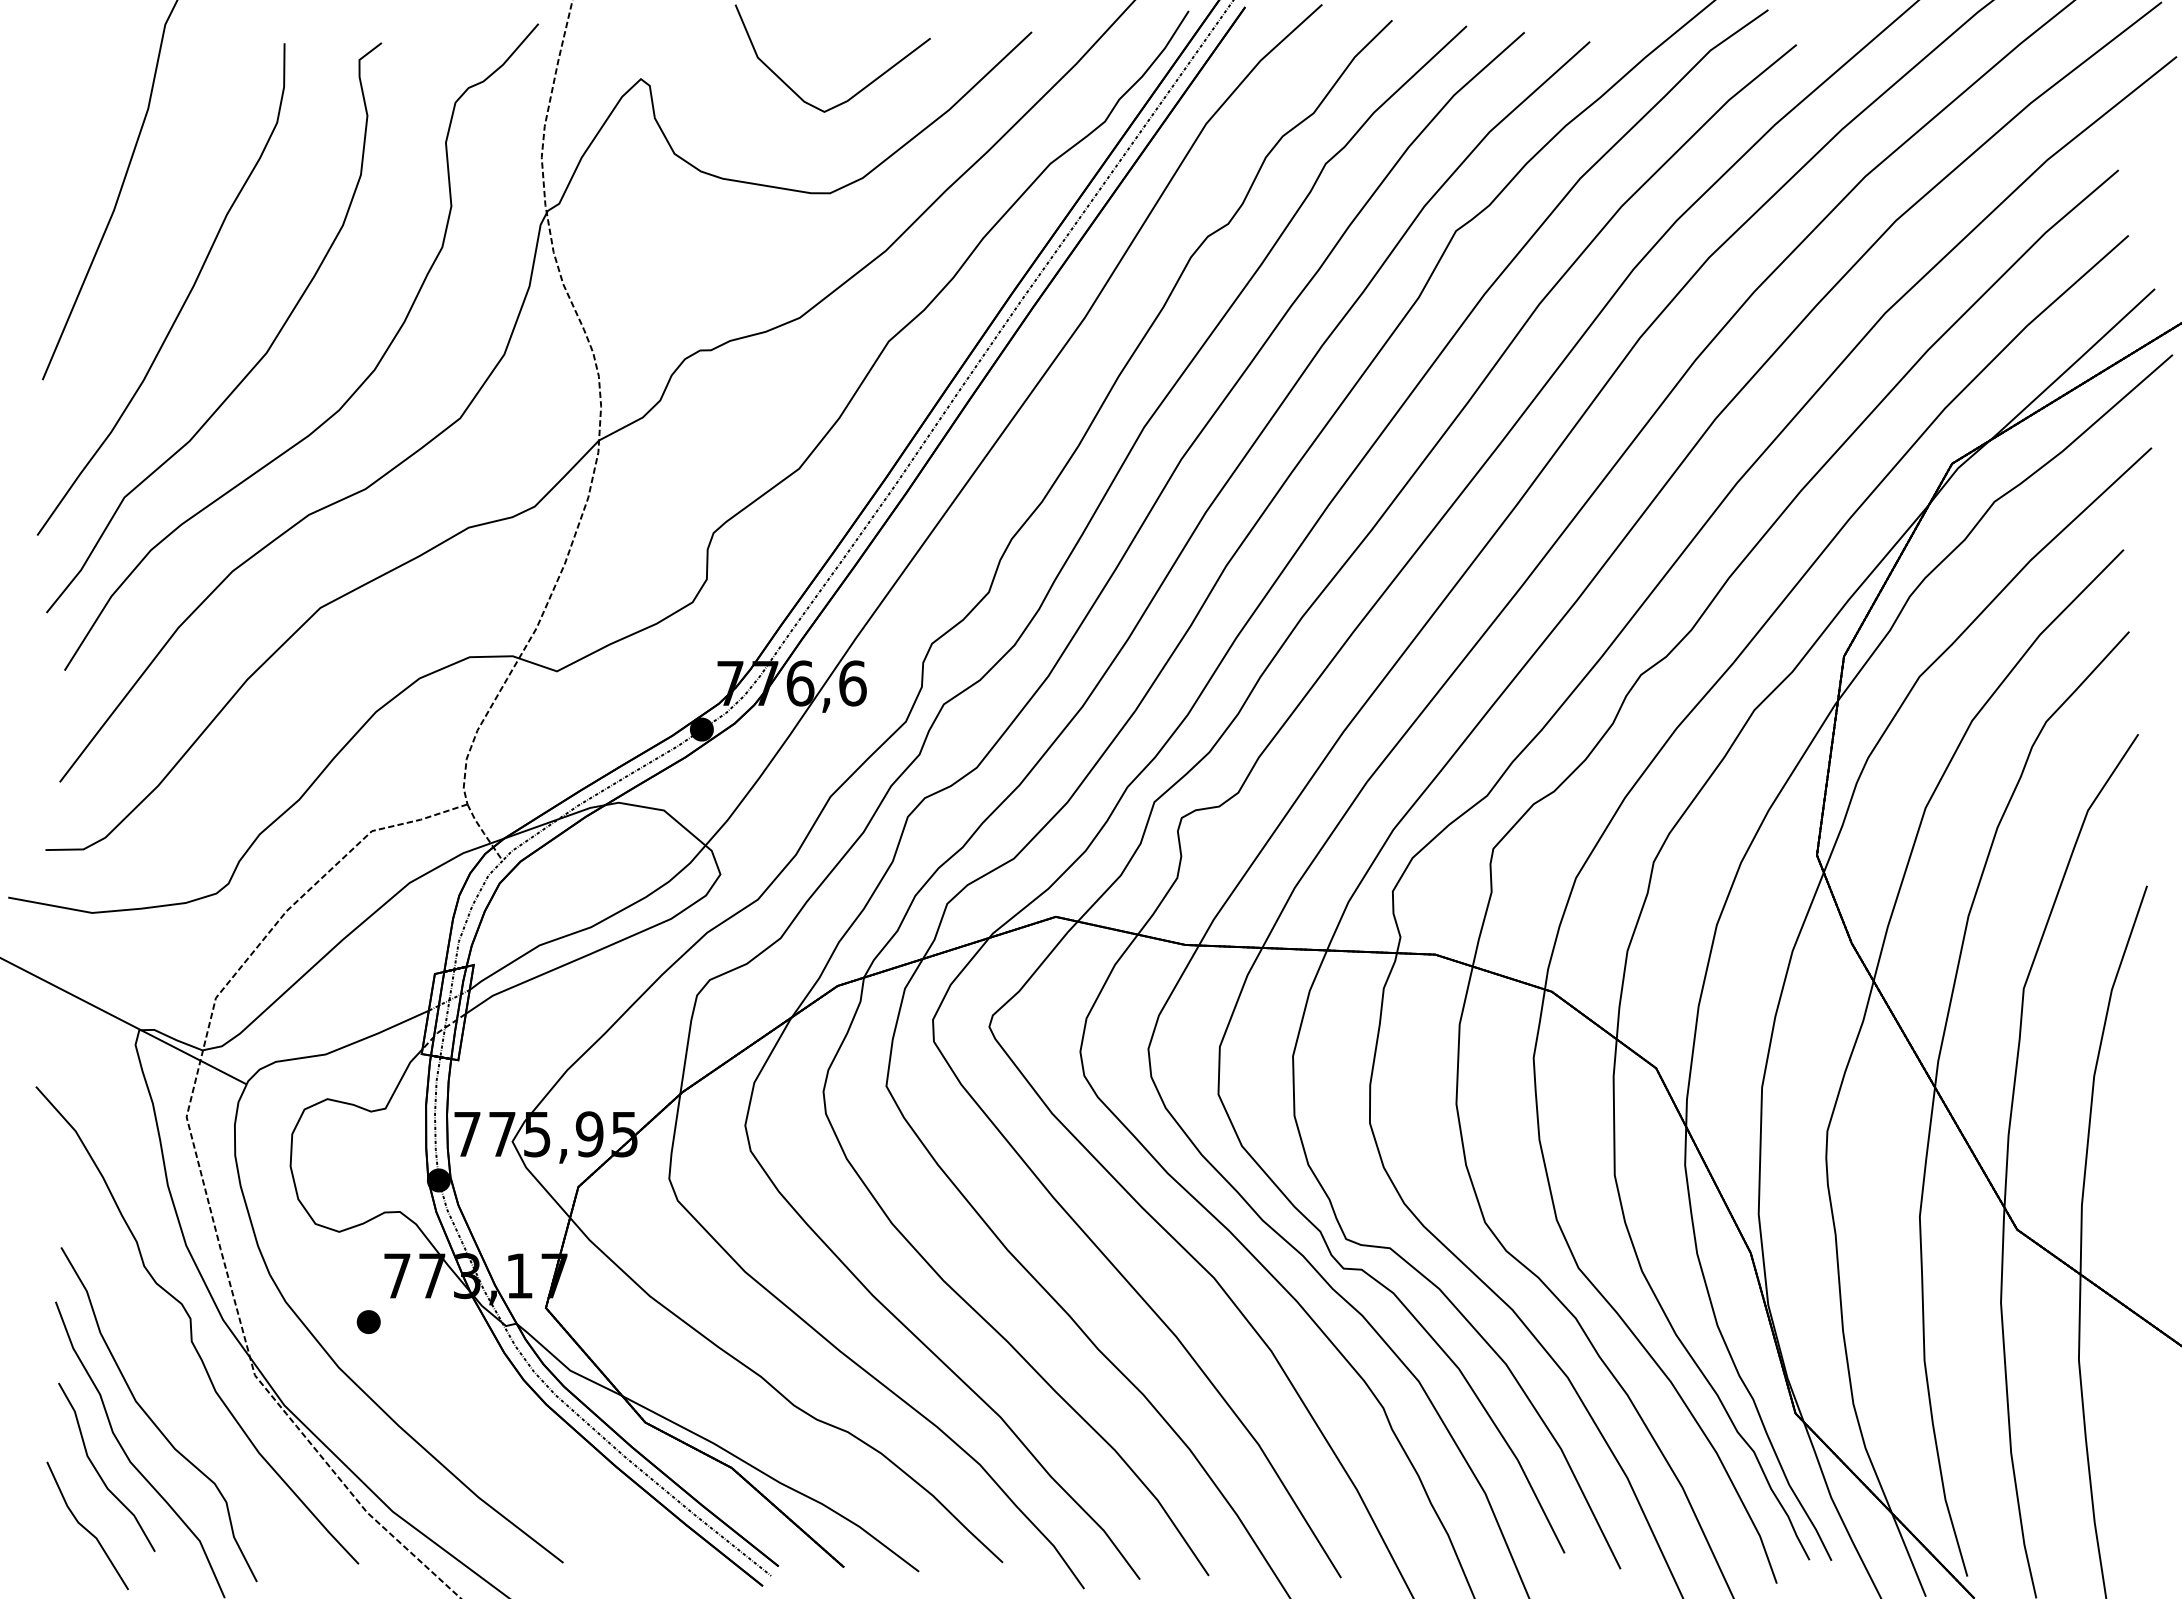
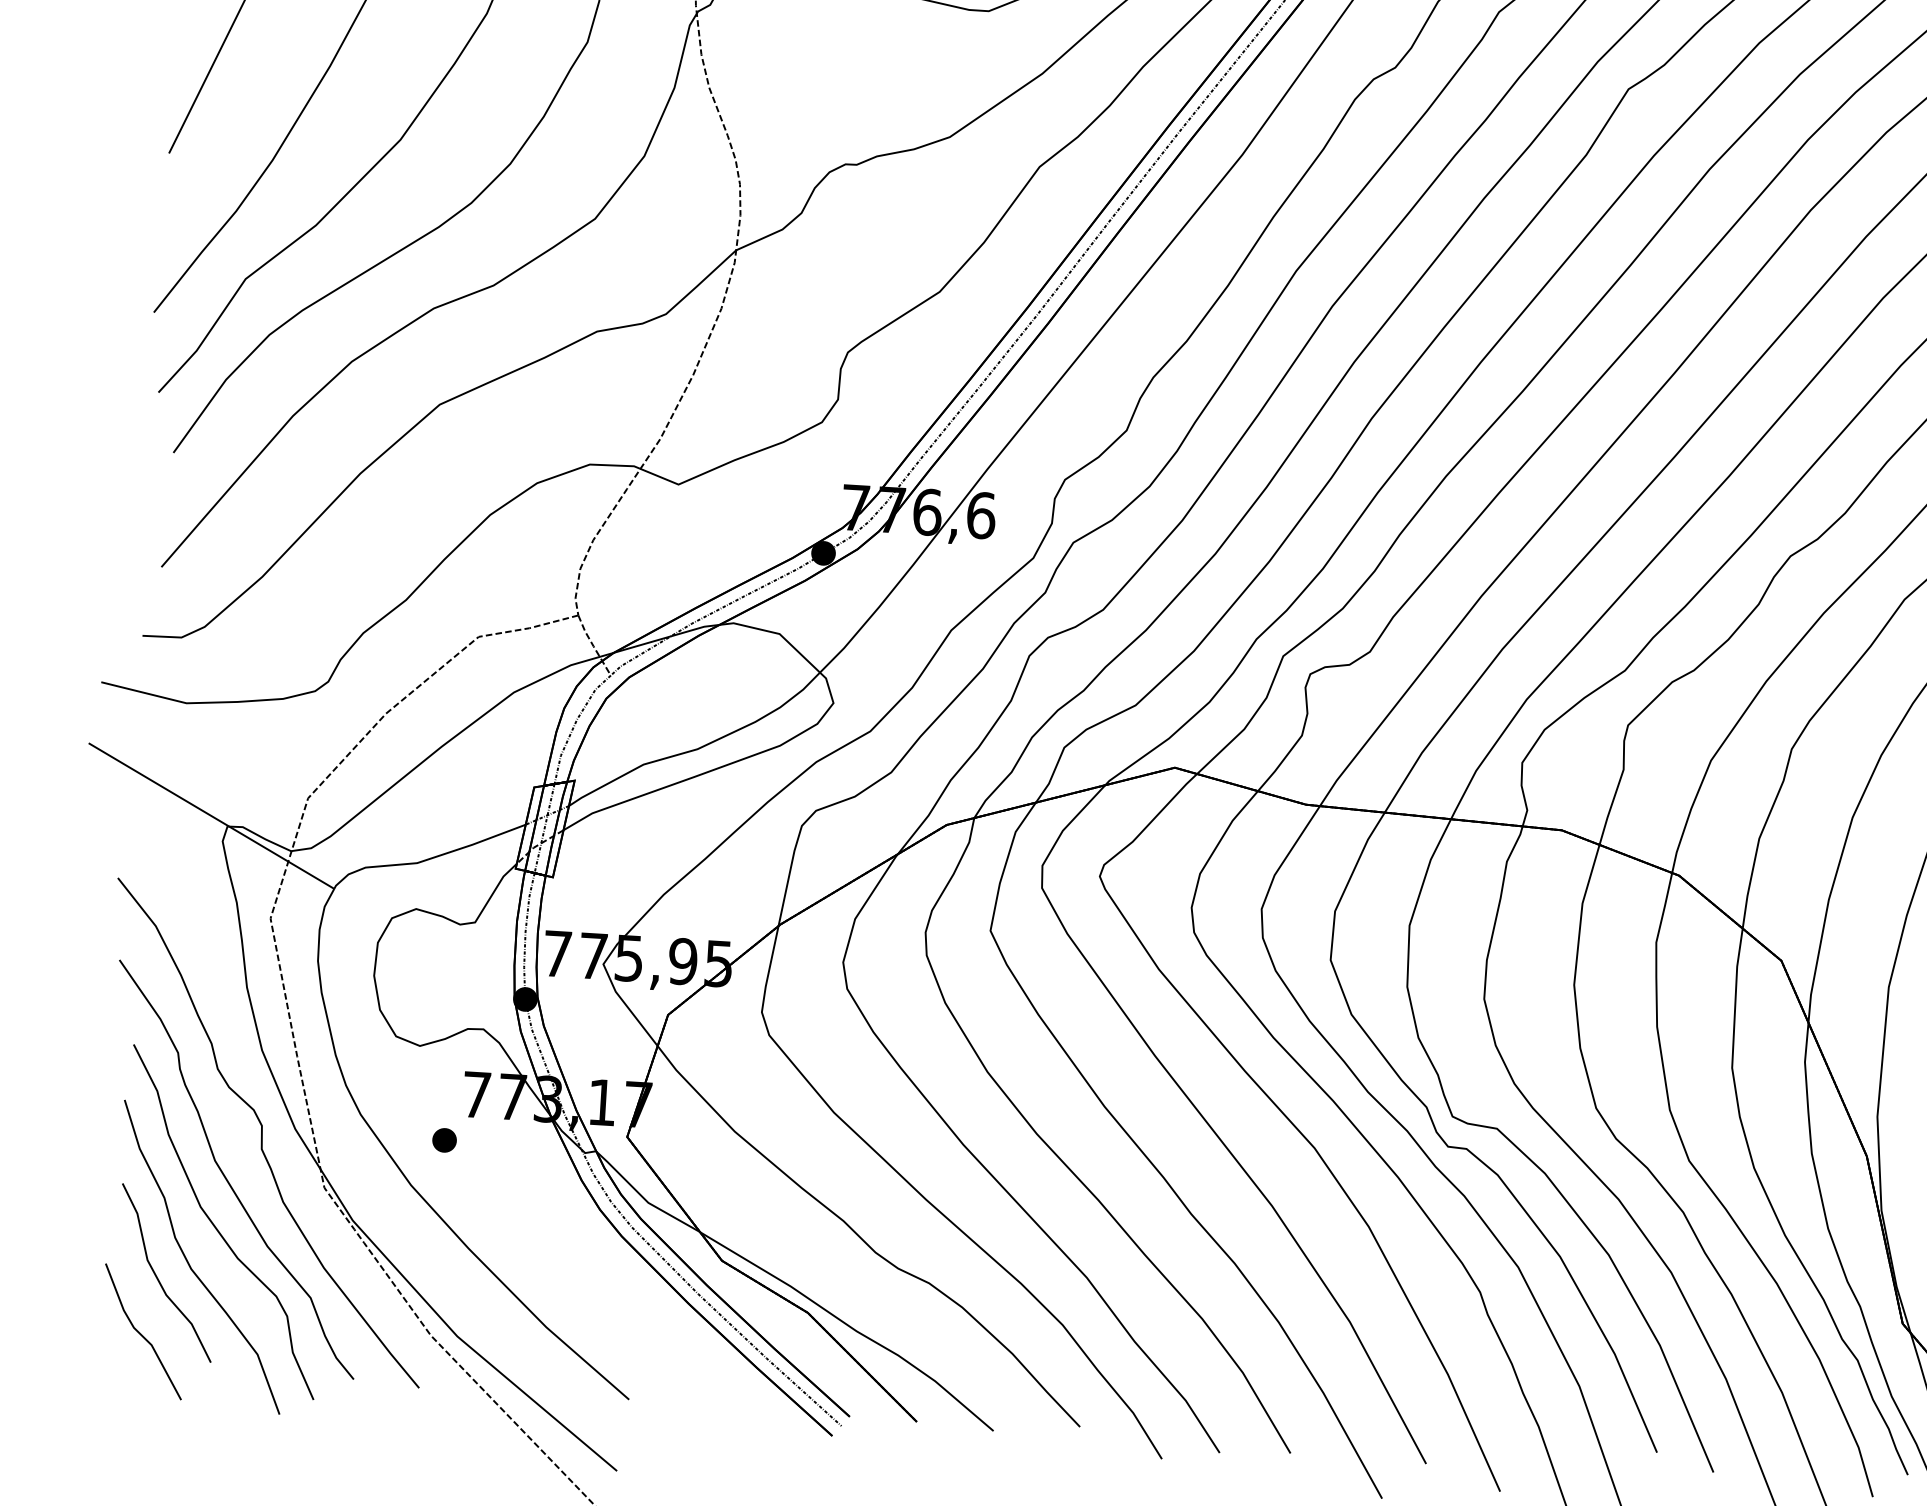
curve: (158, 1369) -> (225, 1175), added

